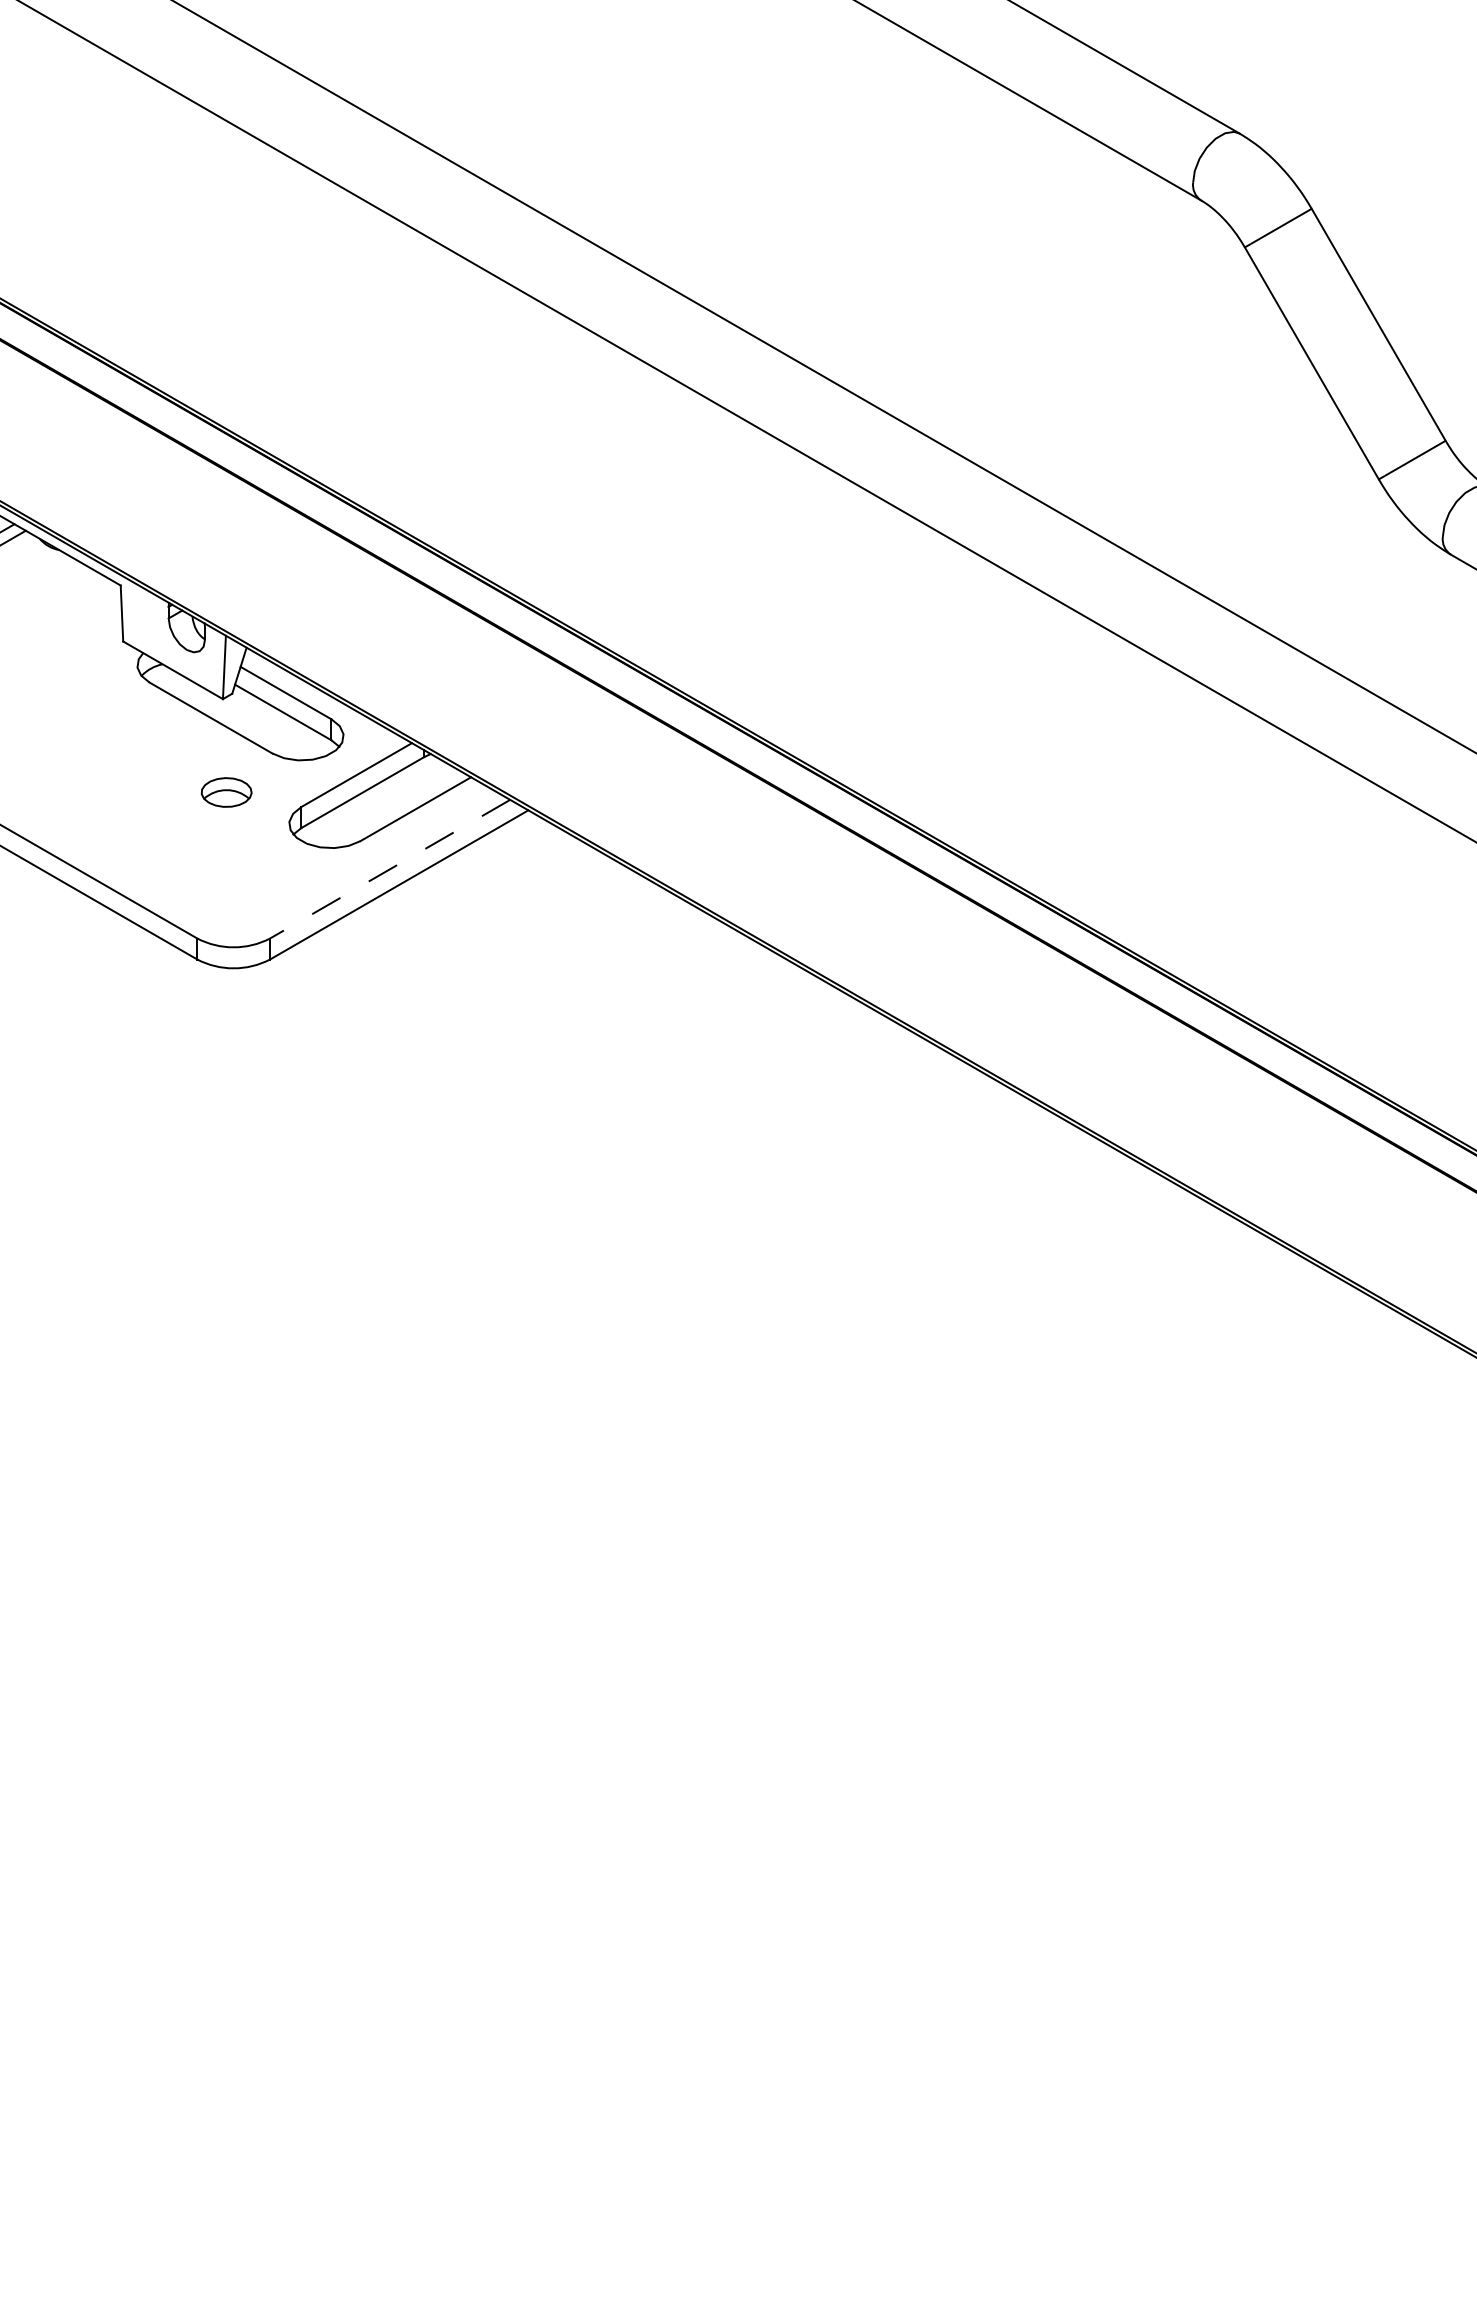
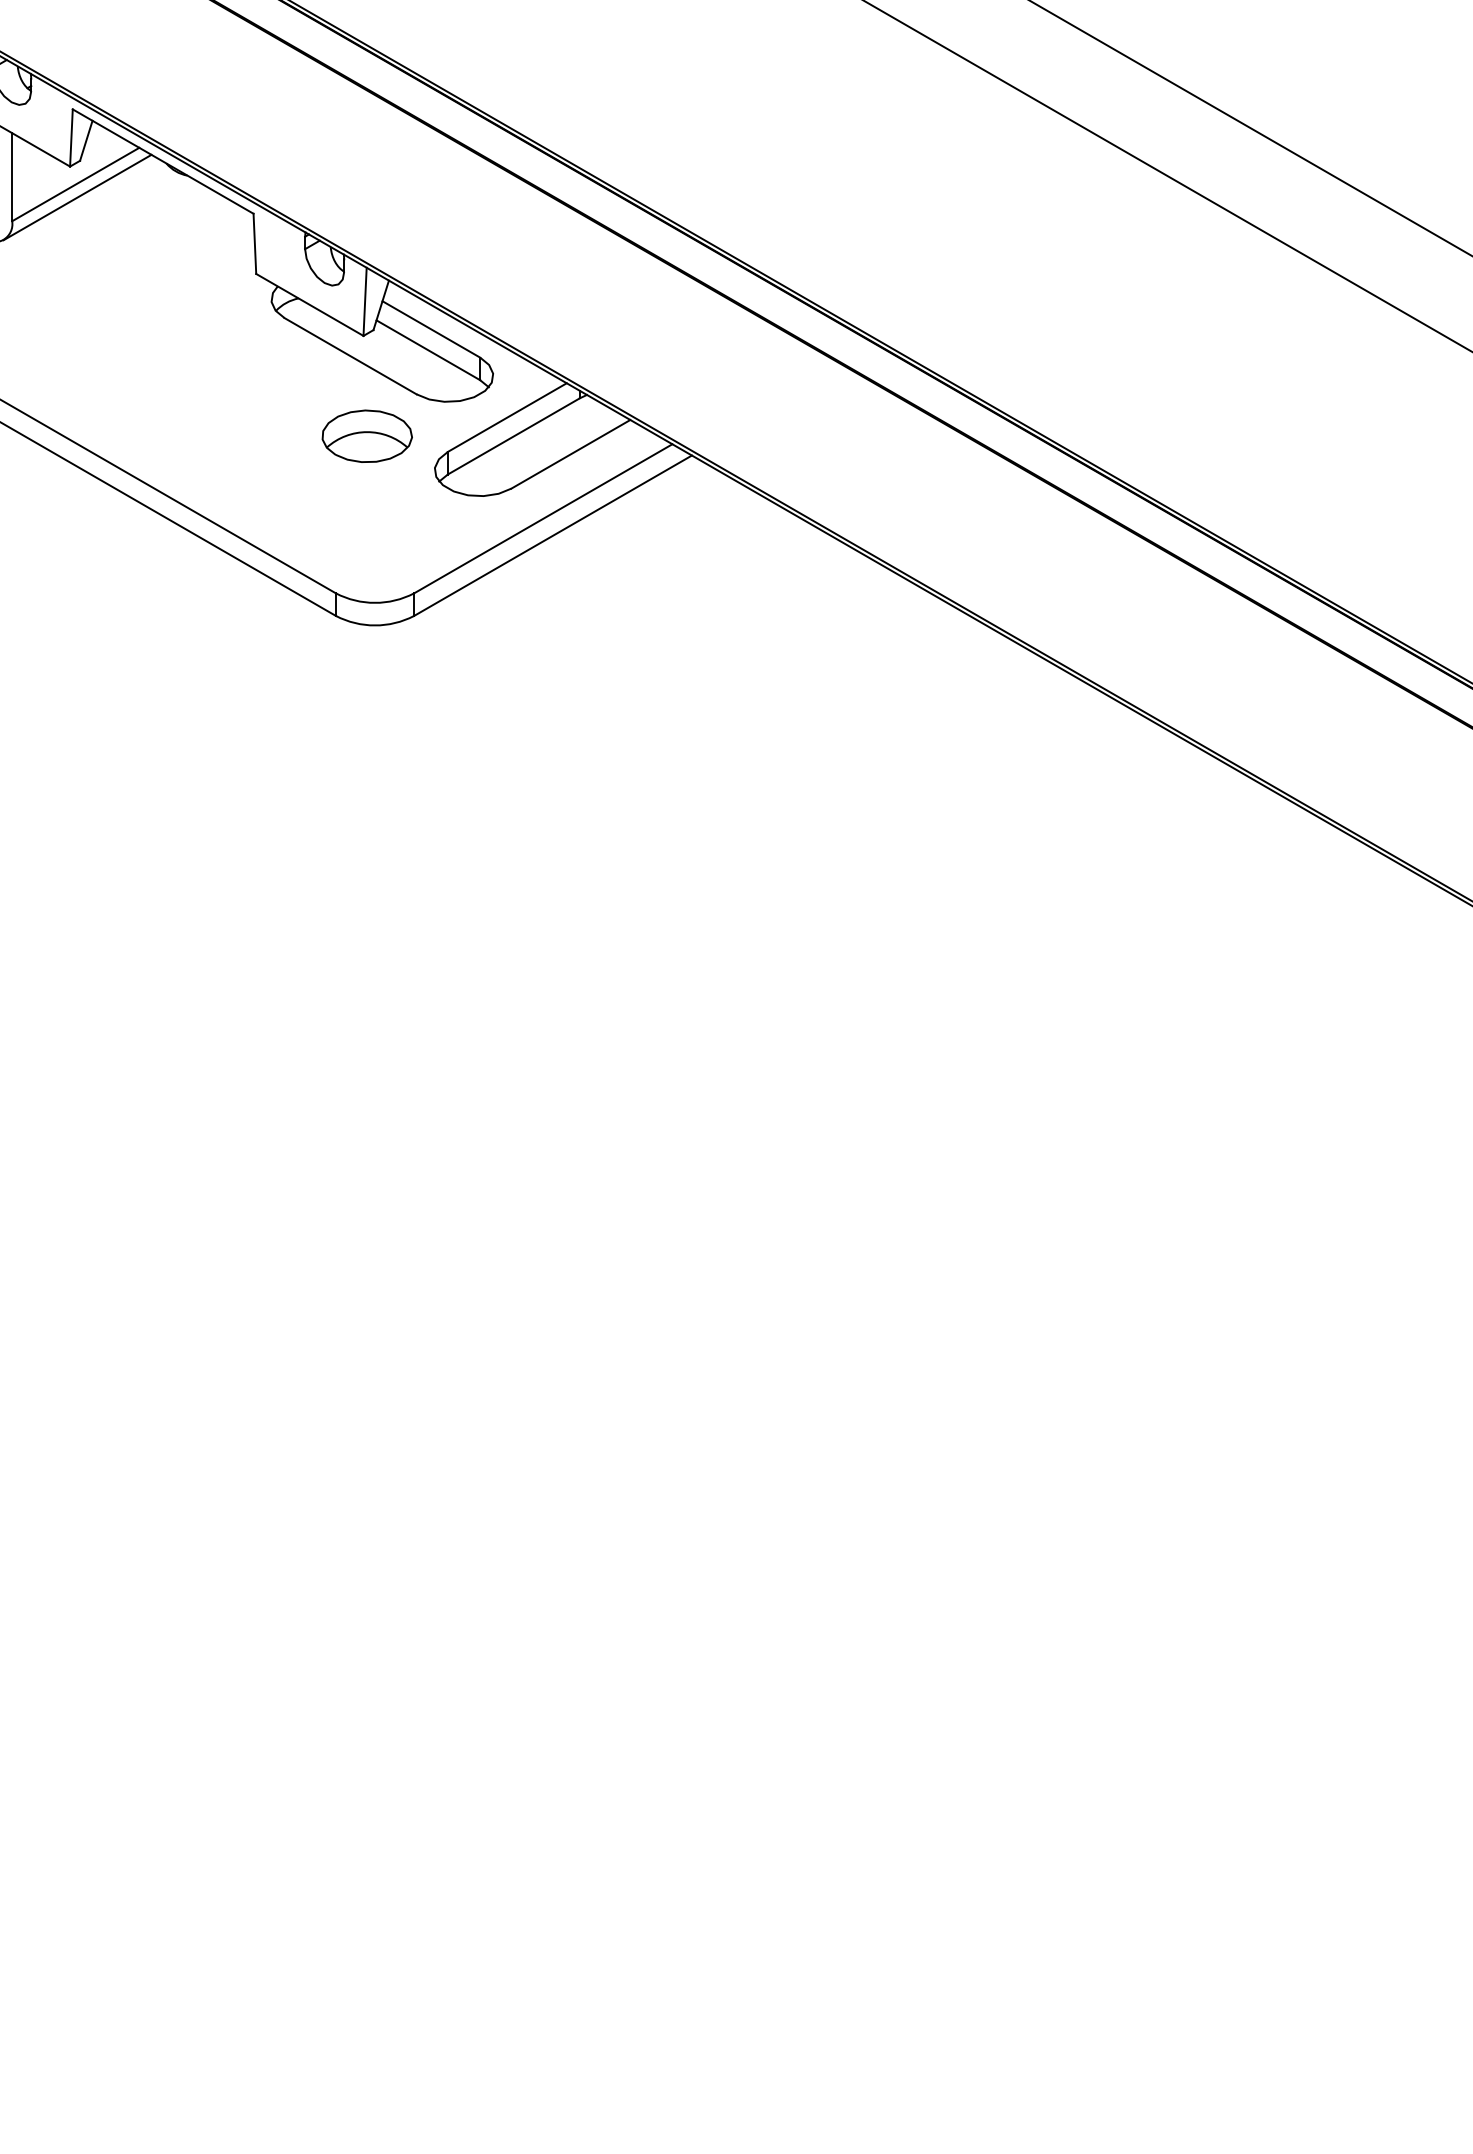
part: (226, 792) -> (367, 436), size x1.67
line: (390, 869) -> (543, 519), dashed -> solid

